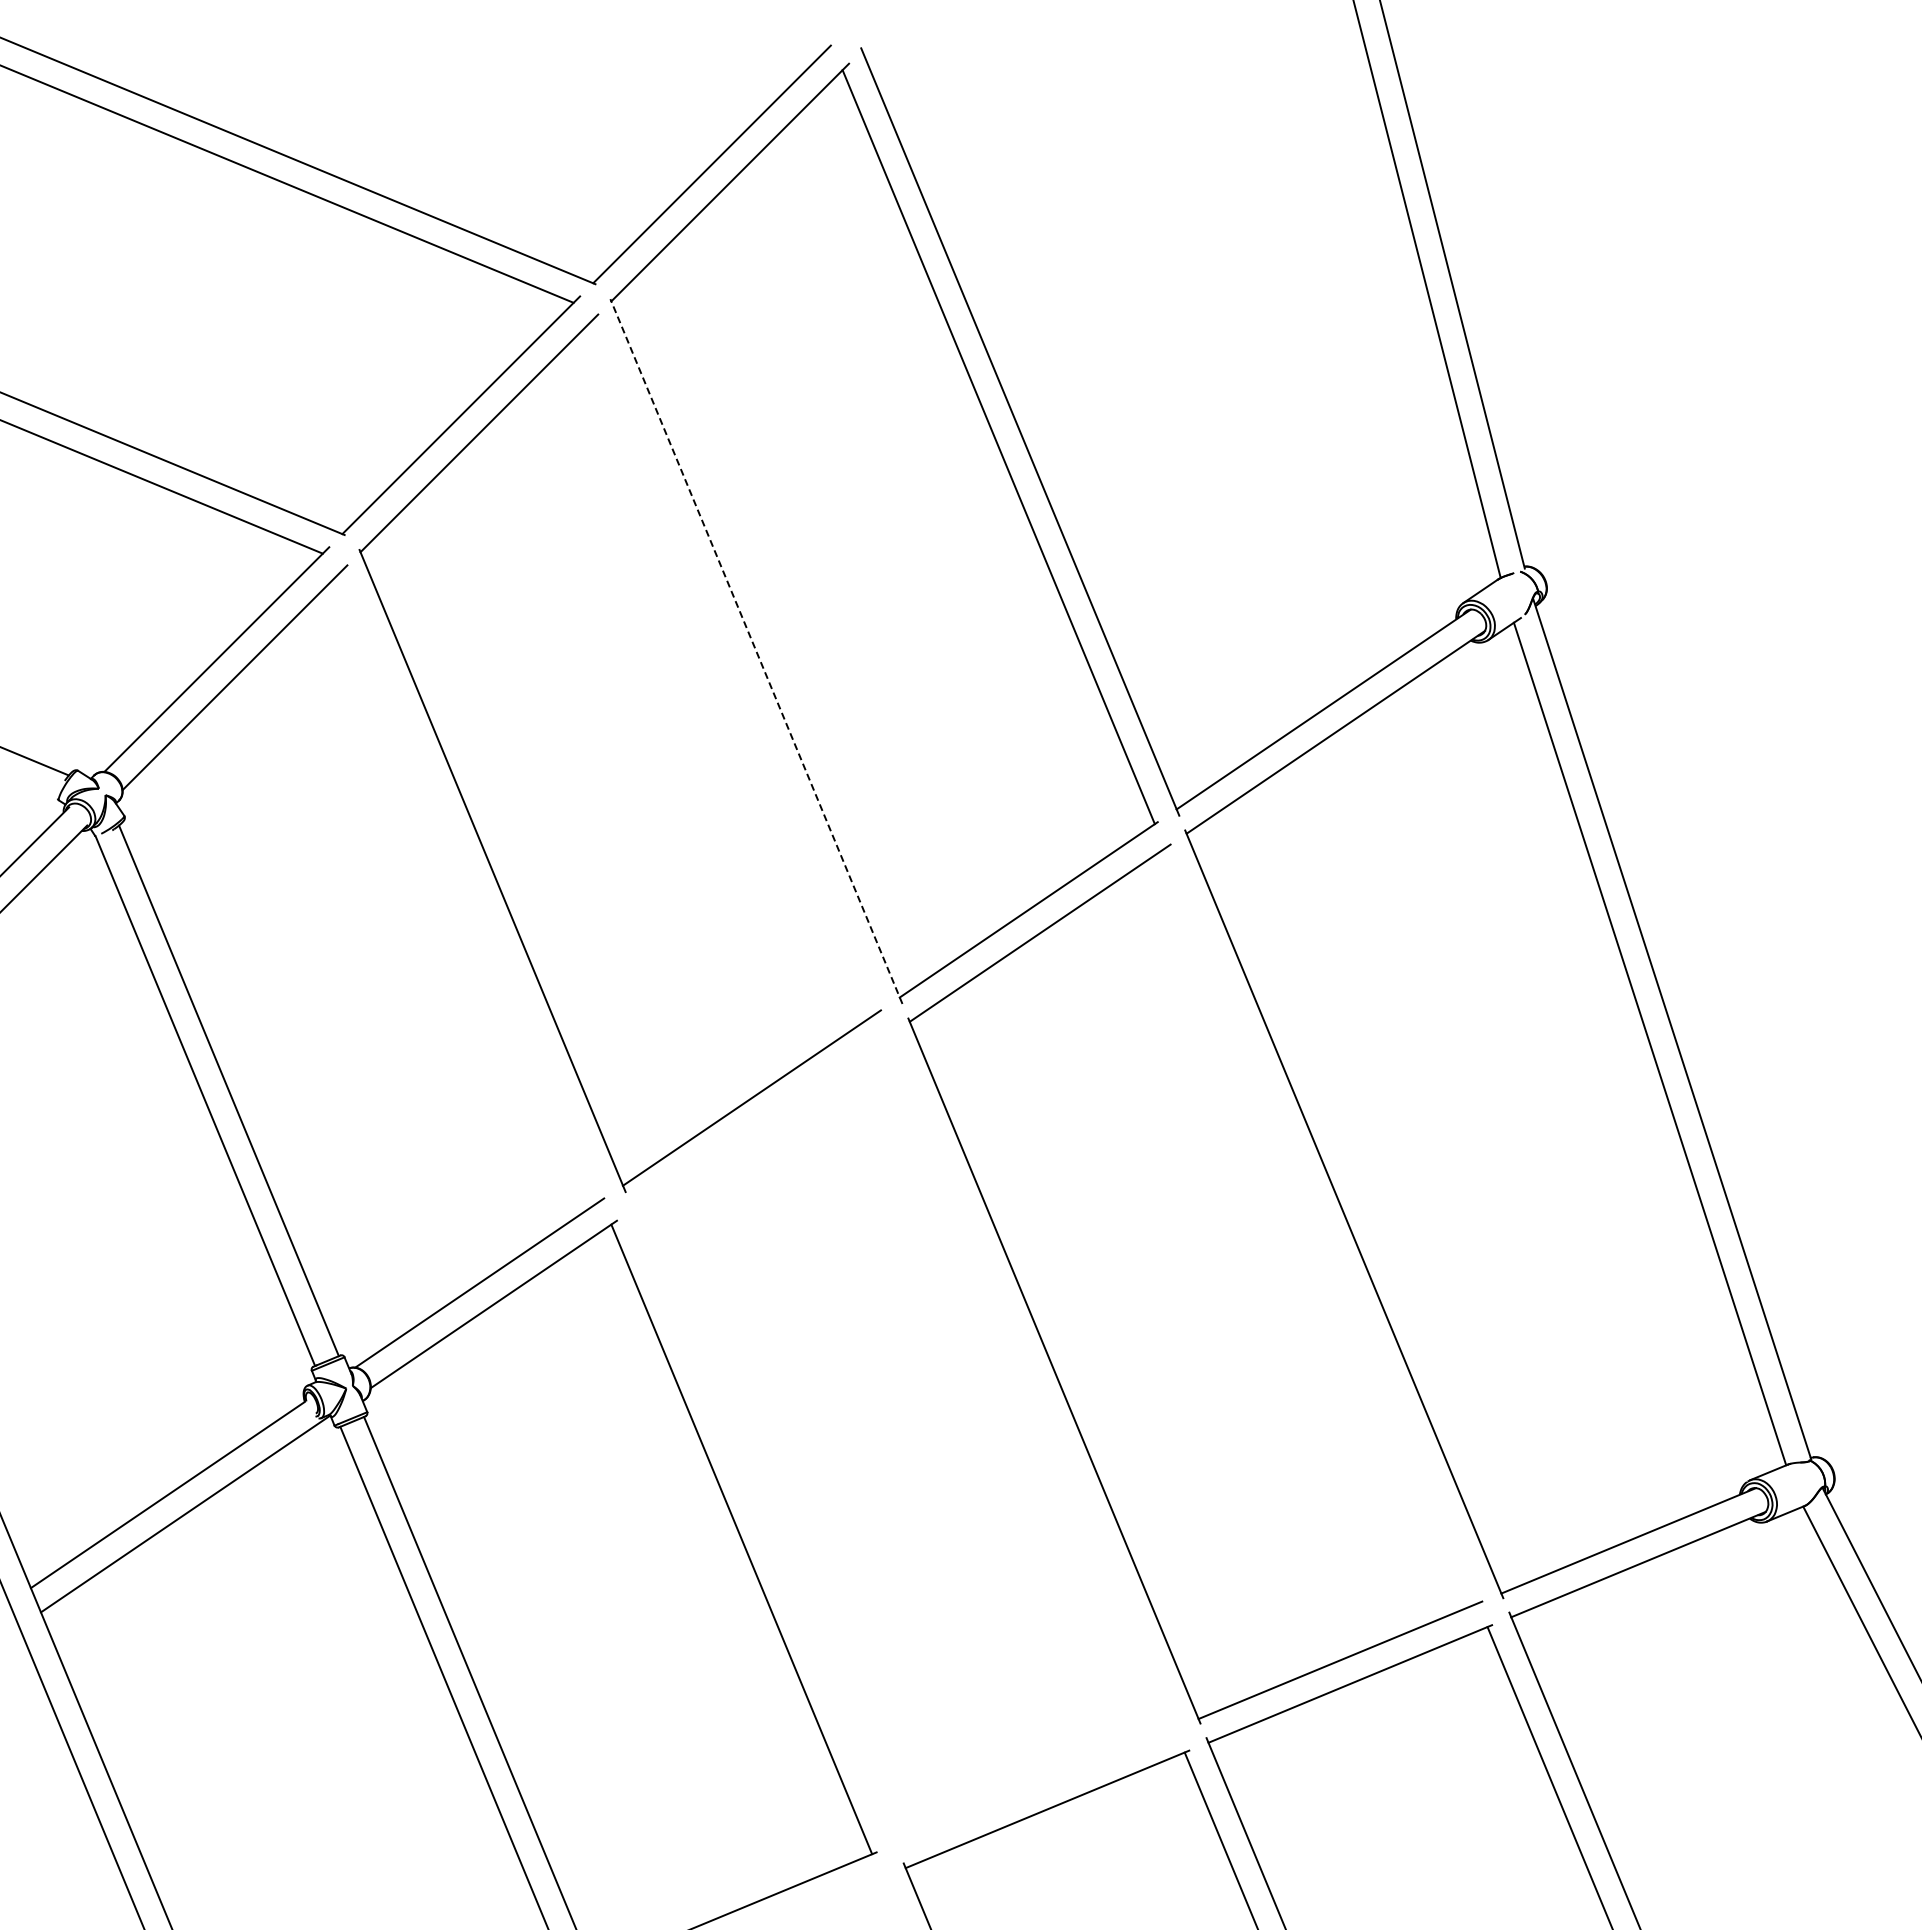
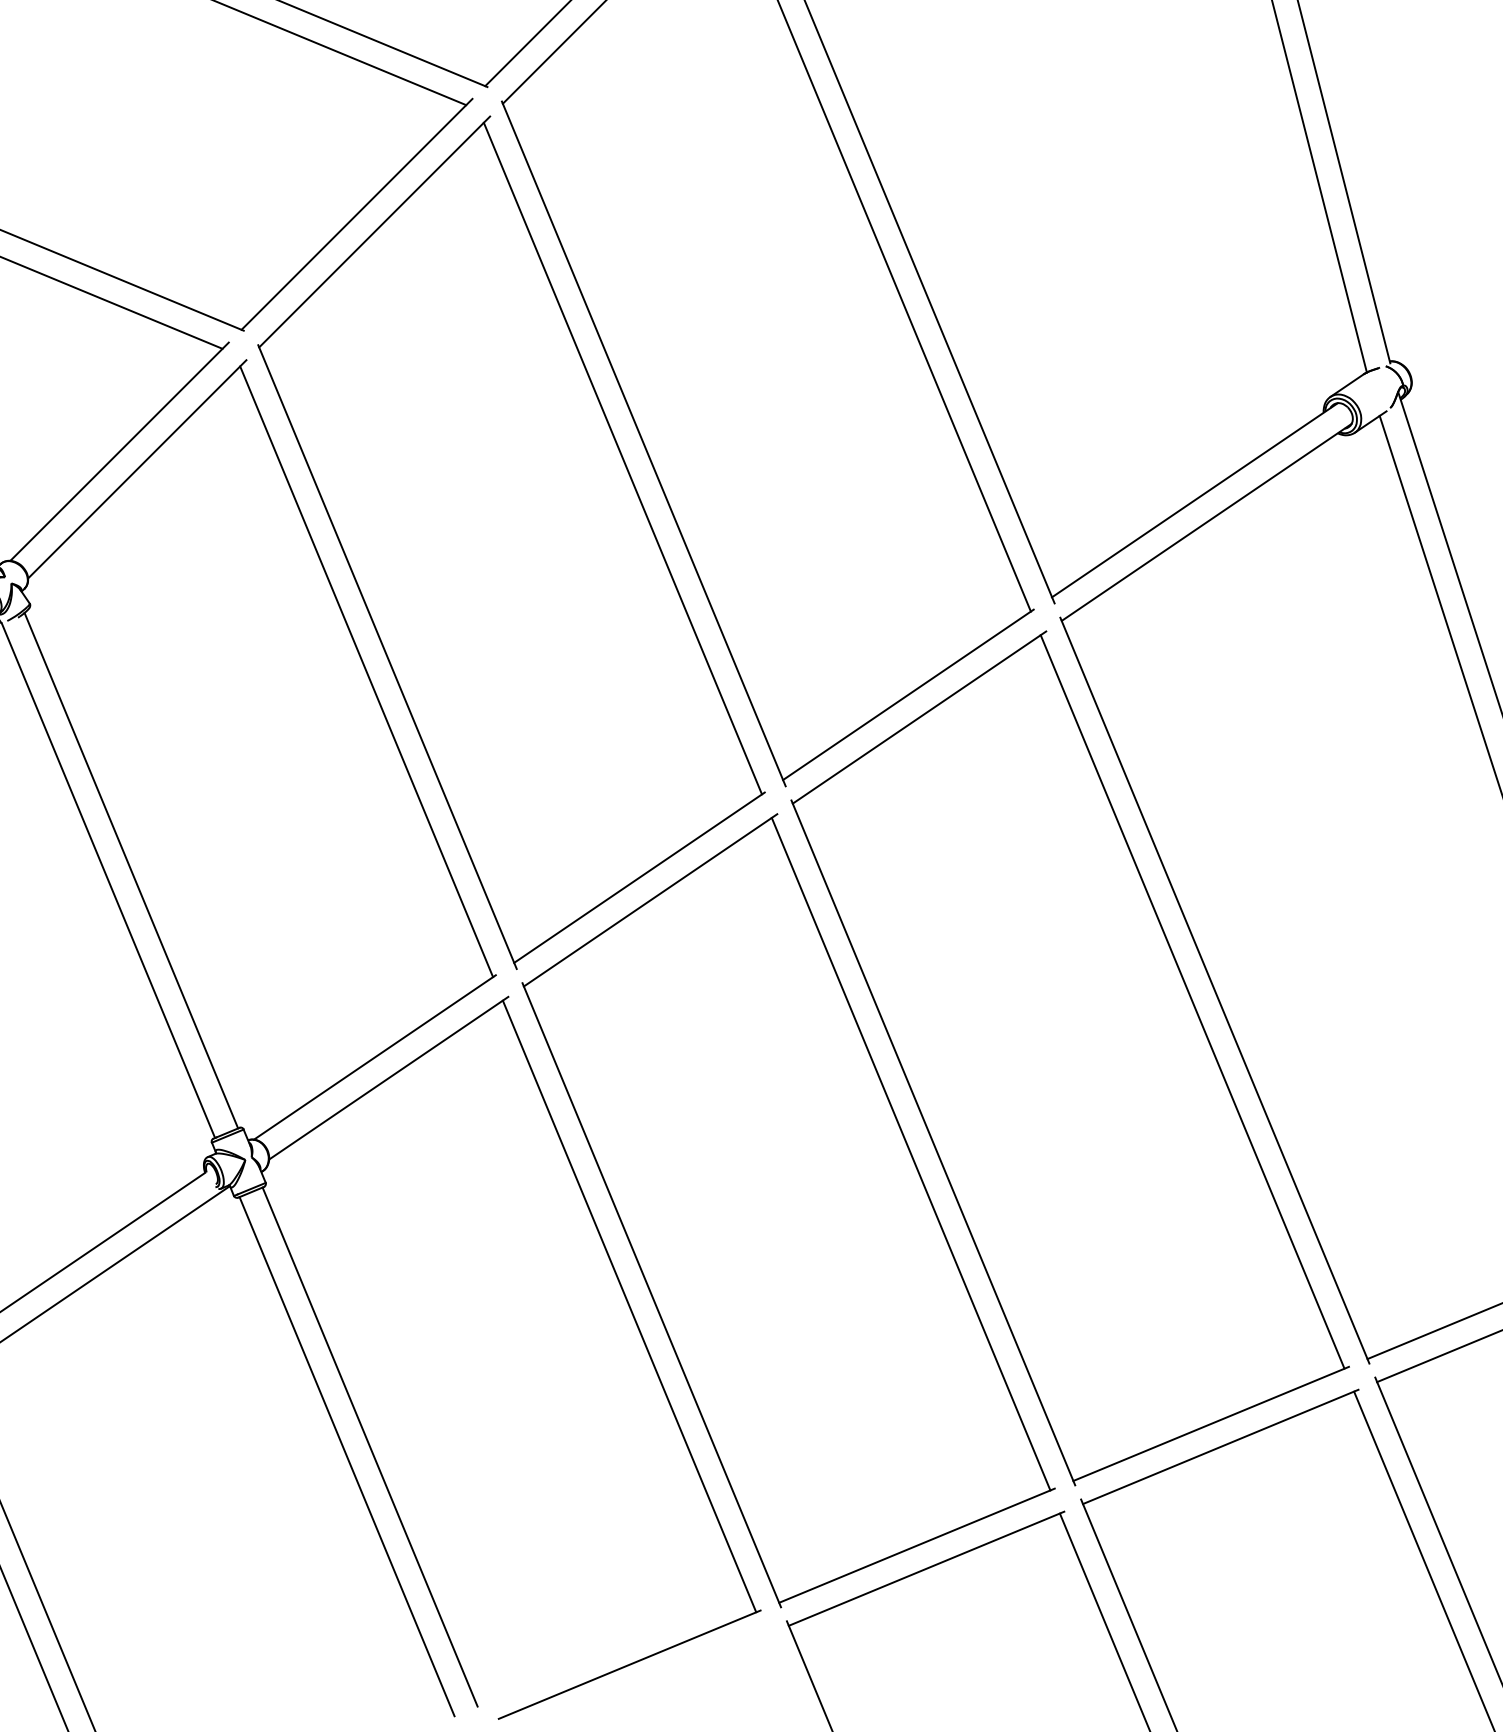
line: (756, 651) -> (643, 443), dashed -> solid
line: (734, 666) -> (622, 458), added
line: (470, 885) -> (366, 671), added
line: (1321, 1225) -> (1192, 1001), added
part: (905, 1440) -> (788, 1210), added

